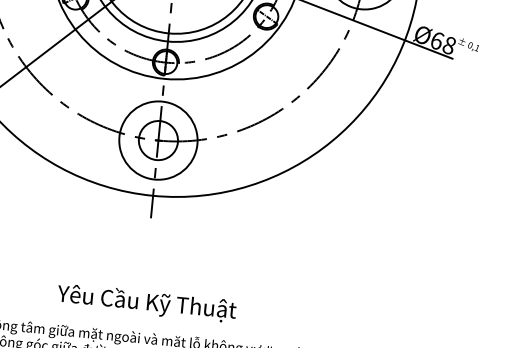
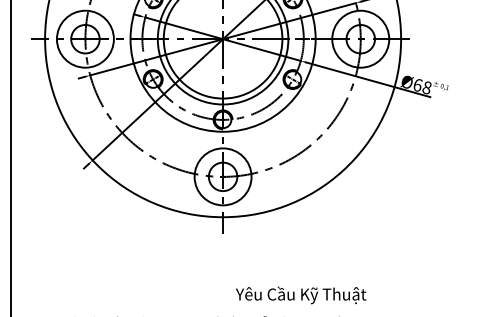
text: (147, 303) -> (301, 295), moved

